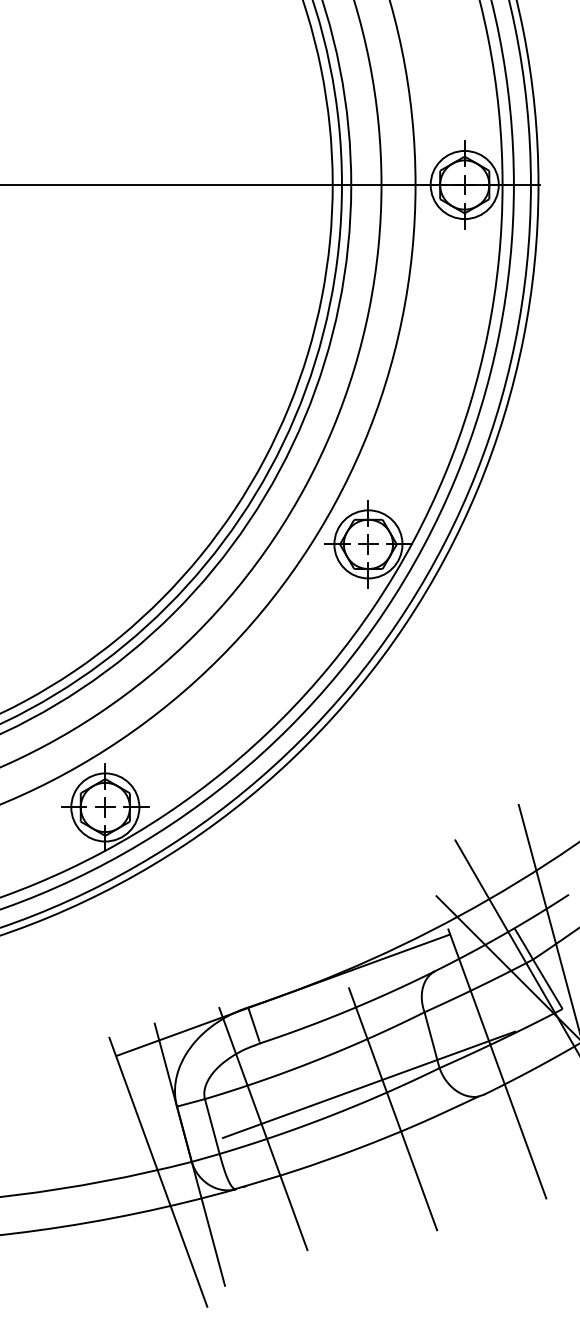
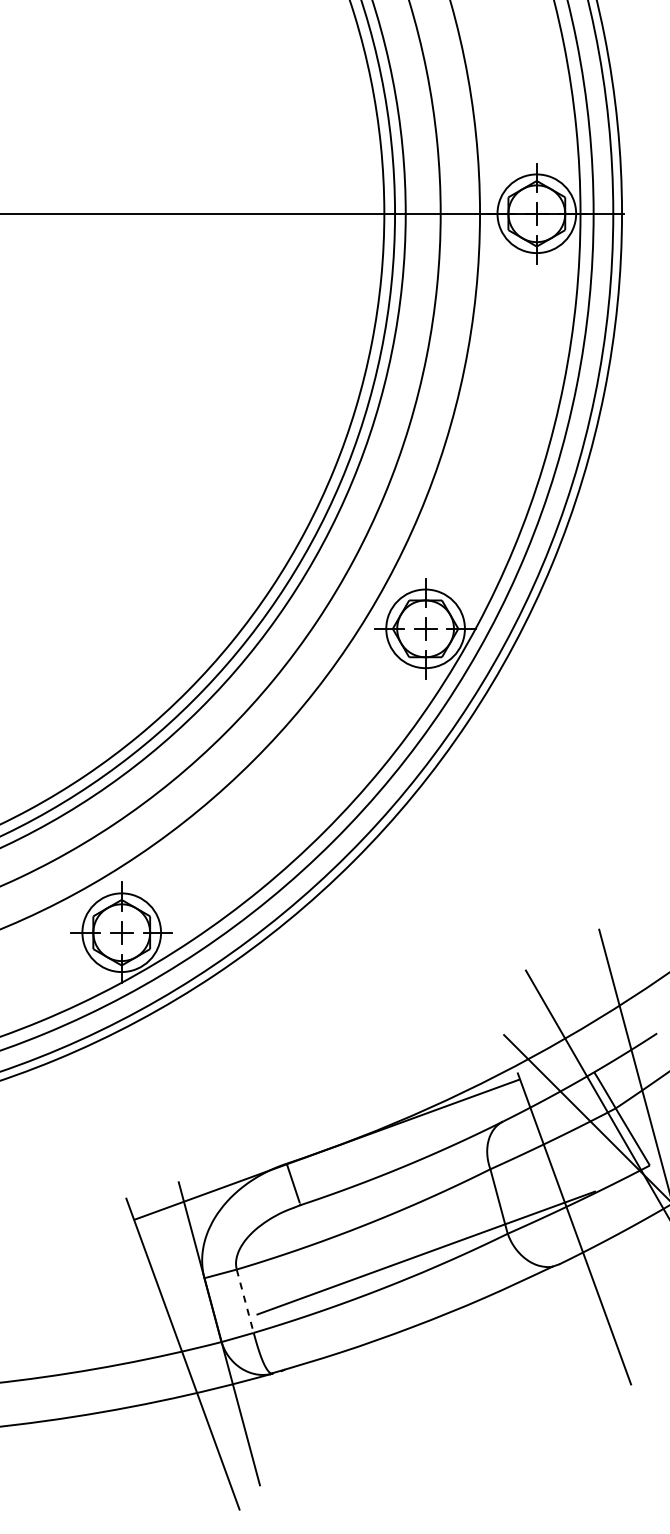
line: (392, 1109) -> (453, 1281), removed
line: (212, 1126) -> (245, 1301), solid -> dashed
line: (263, 1128) -> (304, 1303), removed

